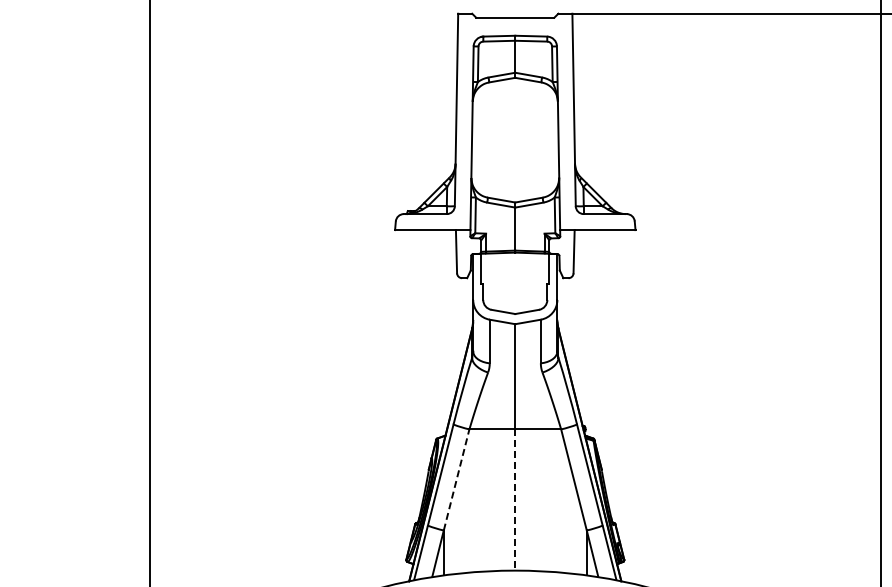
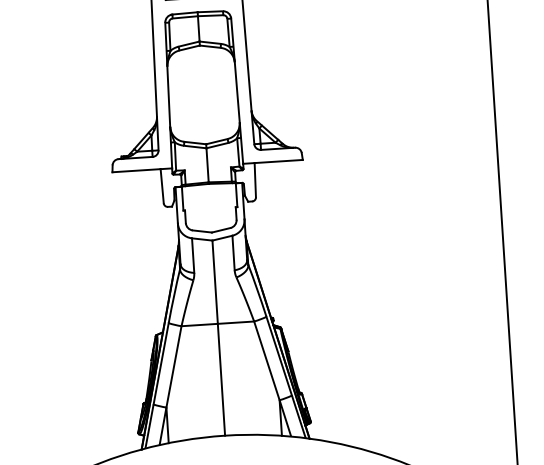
line: (456, 479) -> (173, 366), dashed -> solid
line: (515, 500) -> (221, 380), dashed -> solid

